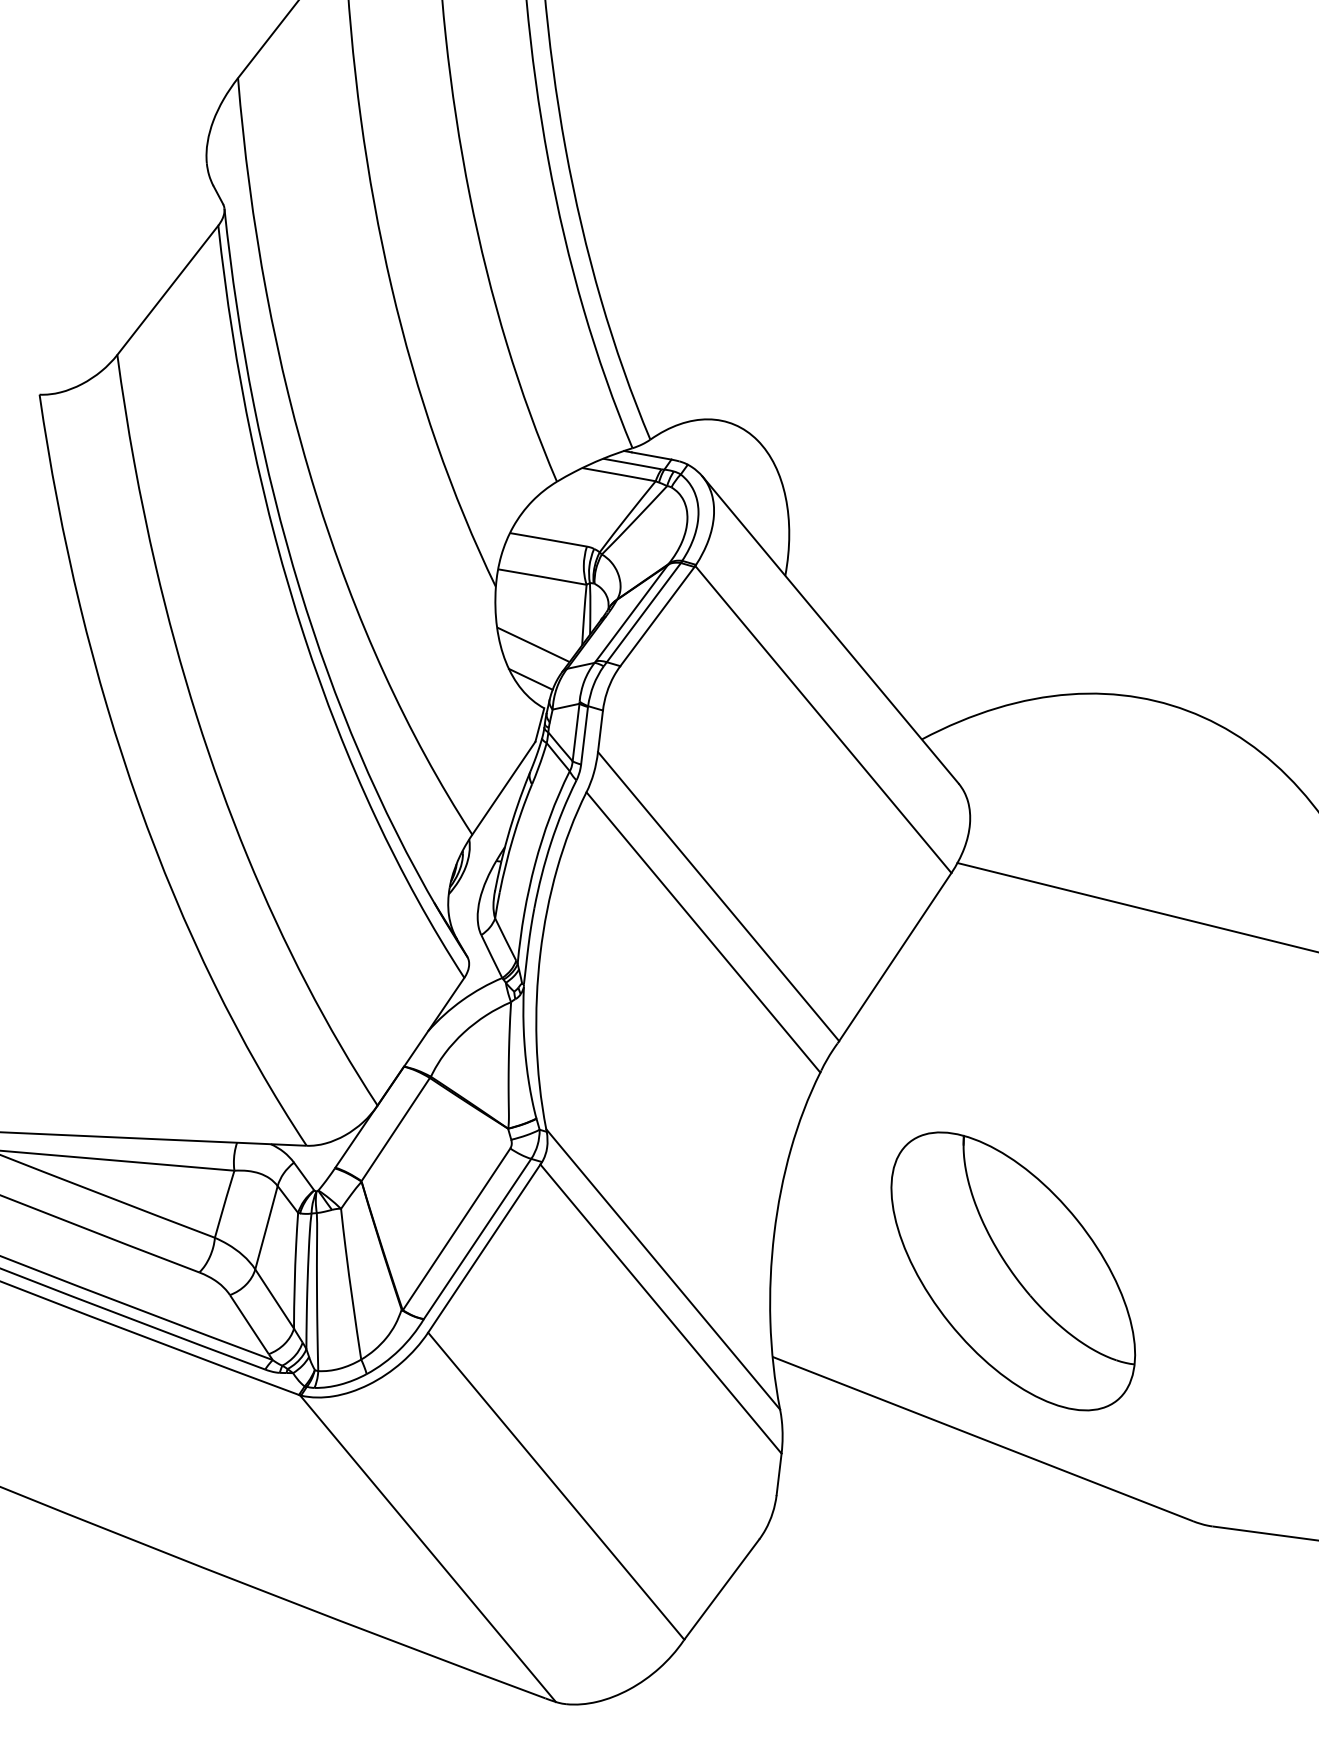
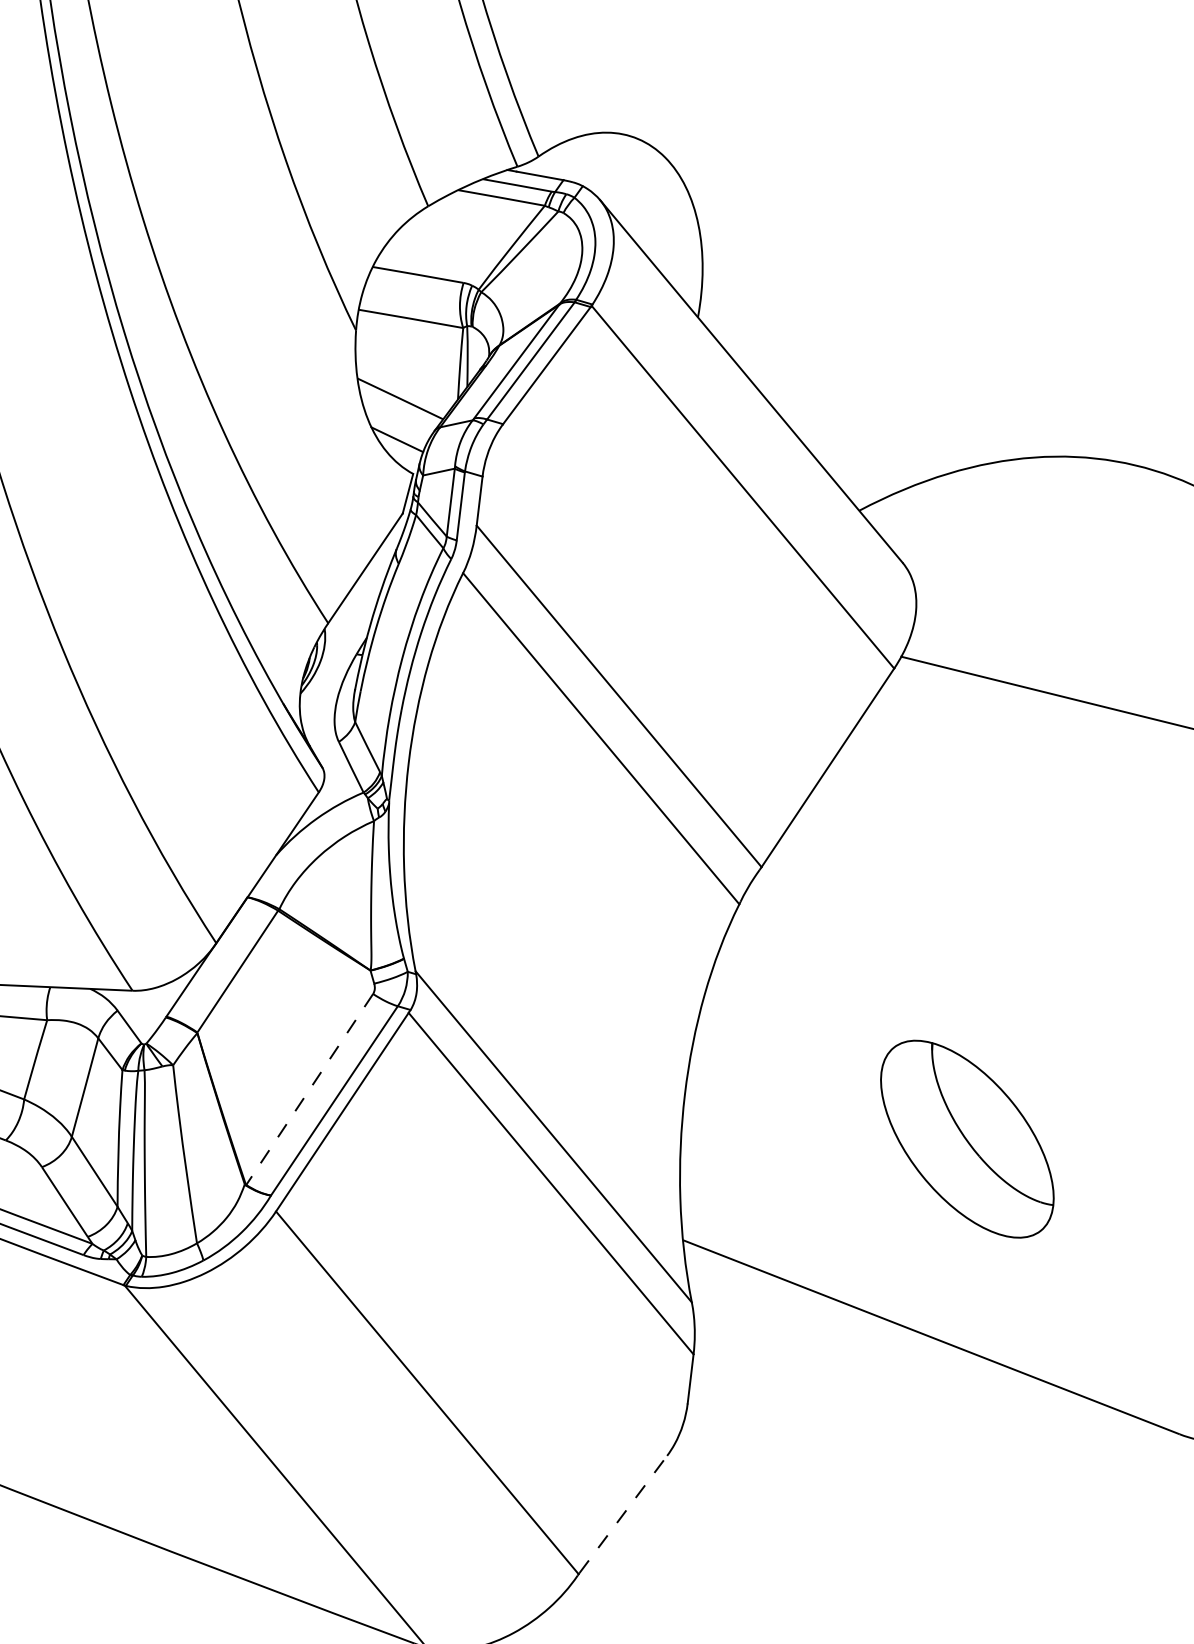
line: (456, 1229) -> (309, 1089), solid -> dashed
part: (1013, 1271) -> (967, 1139), size x0.6
line: (722, 1589) -> (623, 1514), solid -> dashed

